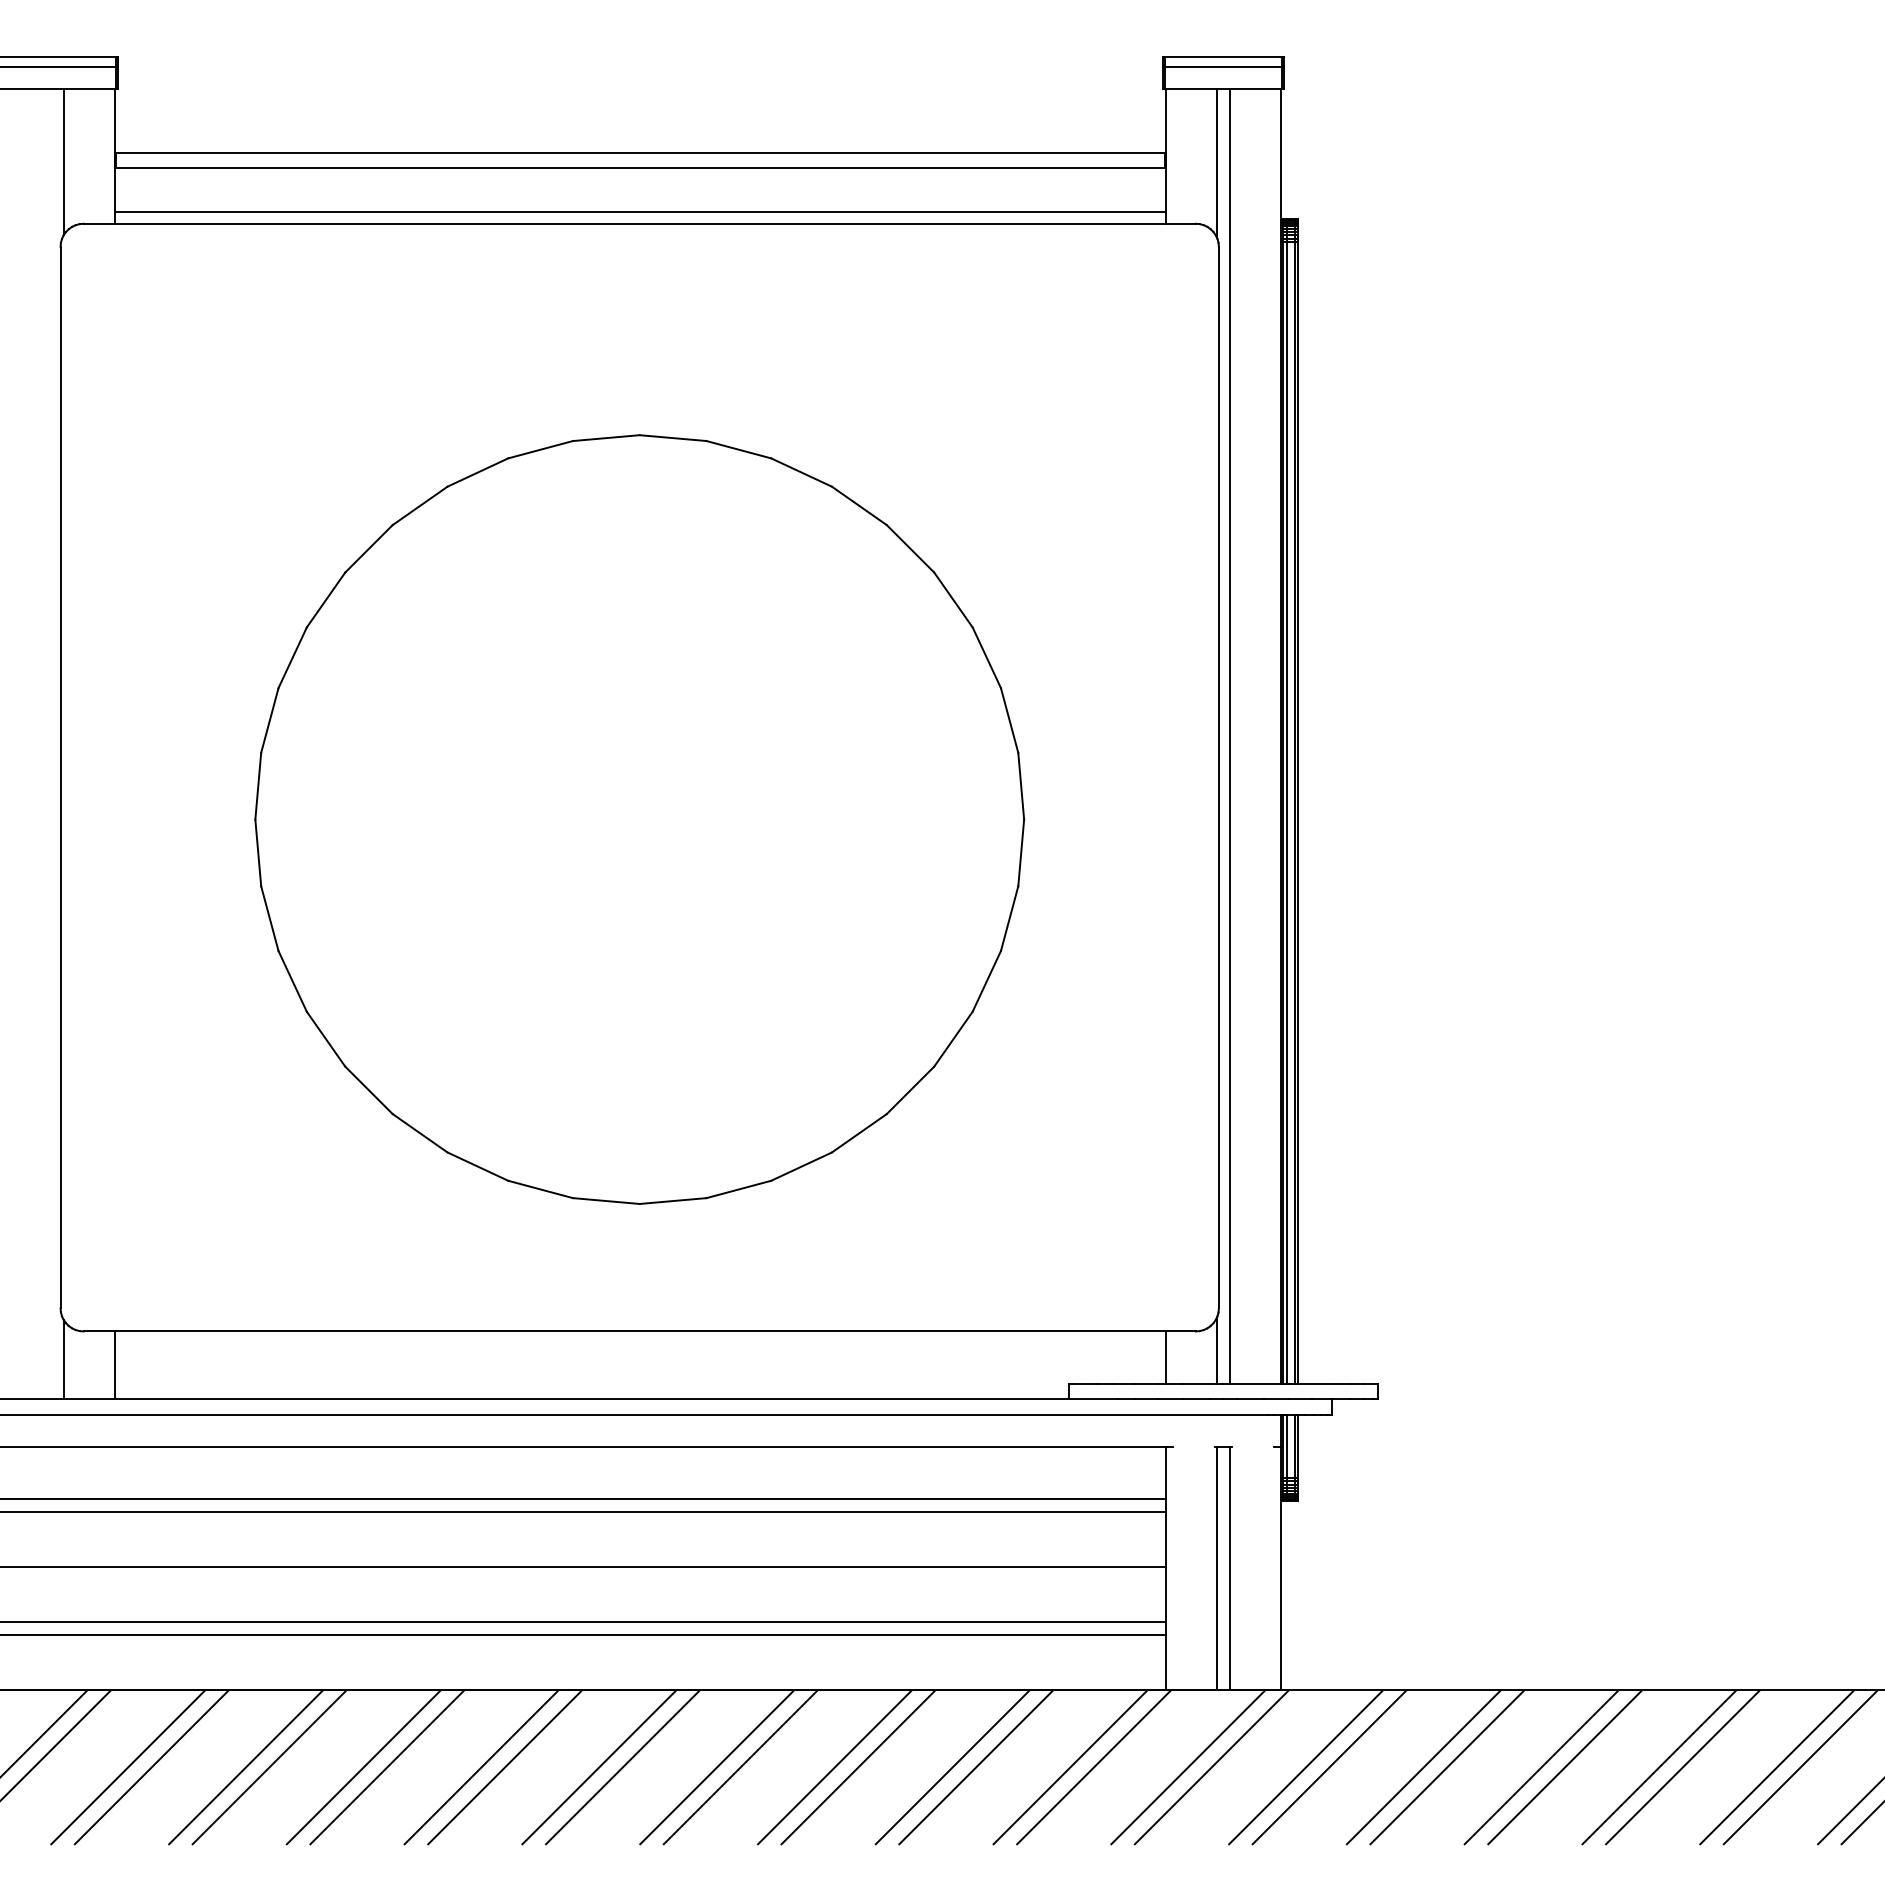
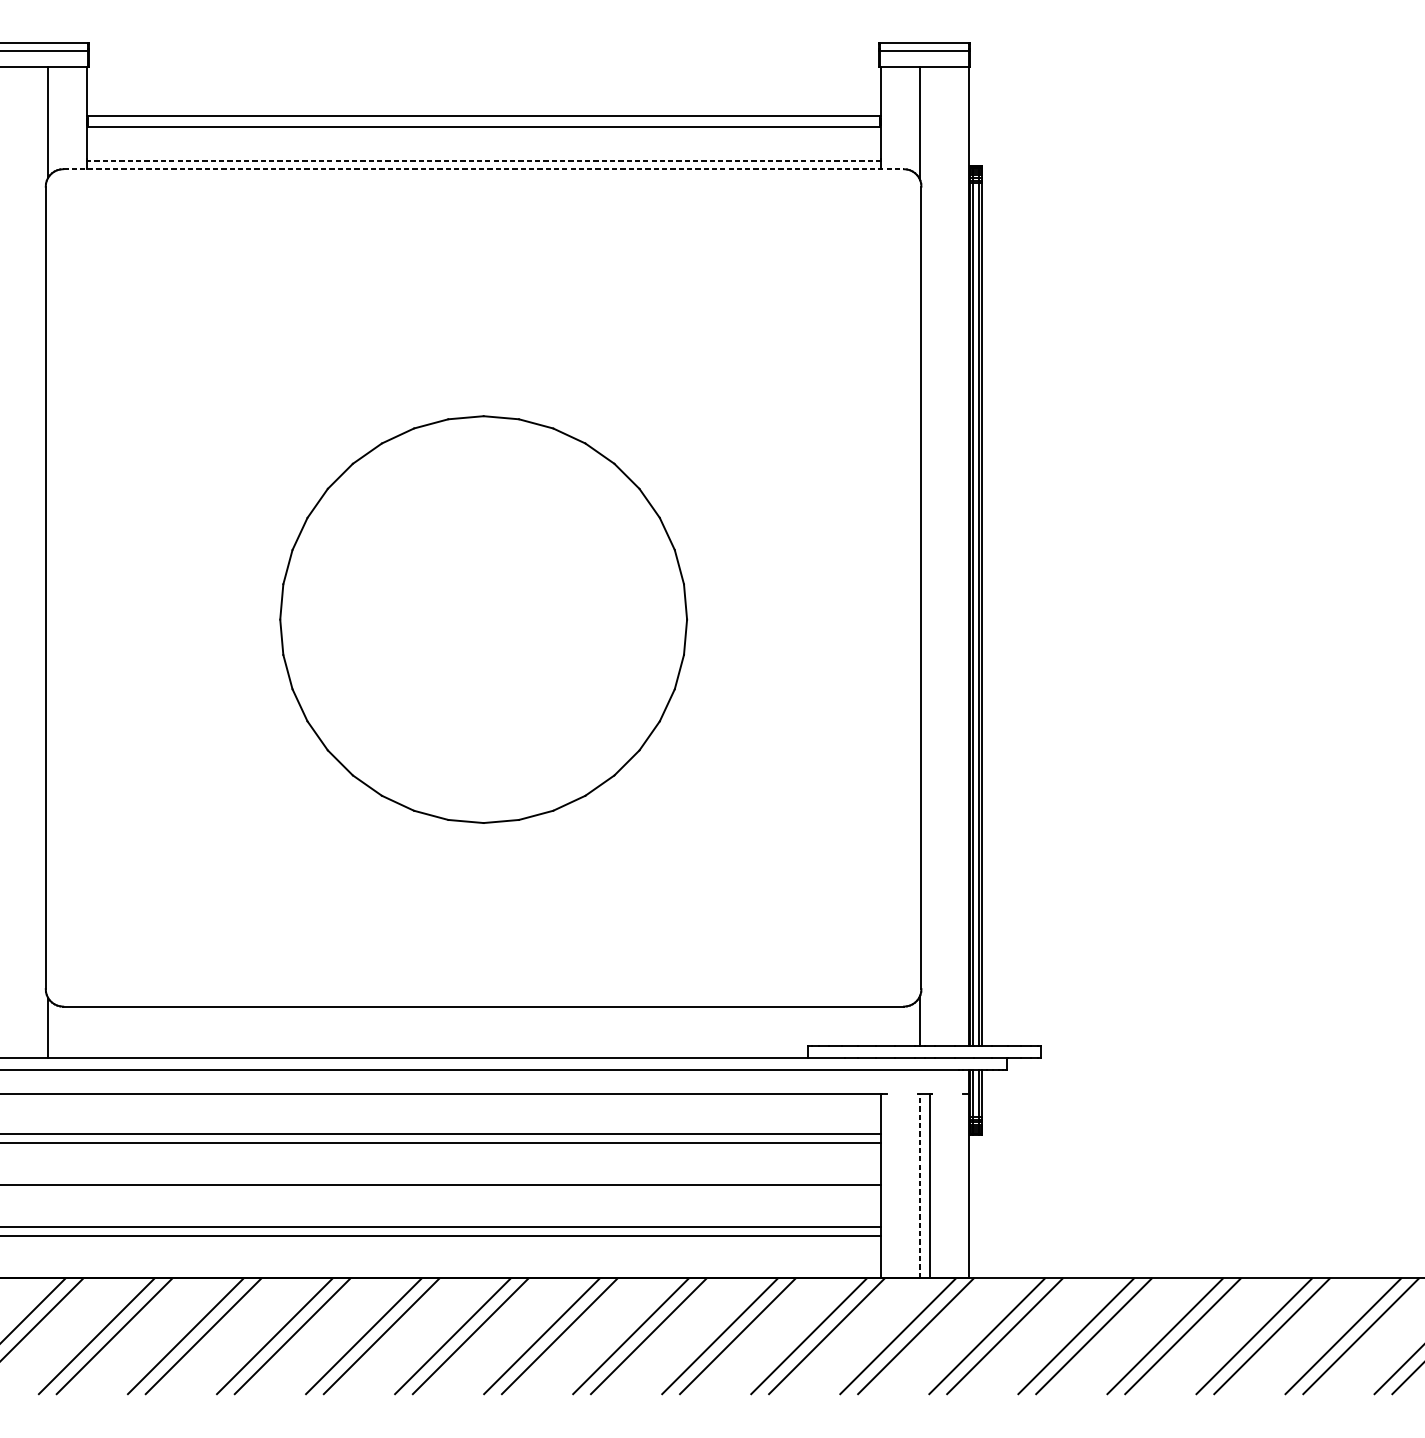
line: (639, 212) -> (483, 160), solid -> dashed
line: (640, 223) -> (484, 169), solid -> dashed
line: (1229, 736) -> (929, 556), removed
part: (639, 819) -> (483, 619), size x0.7
line: (1165, 1357) -> (881, 1026), removed
line: (115, 1365) -> (87, 1032), removed
line: (1217, 1568) -> (920, 1185), solid -> dashed

